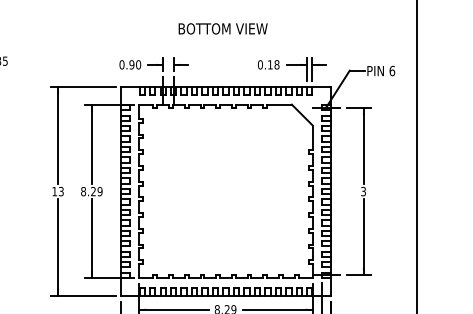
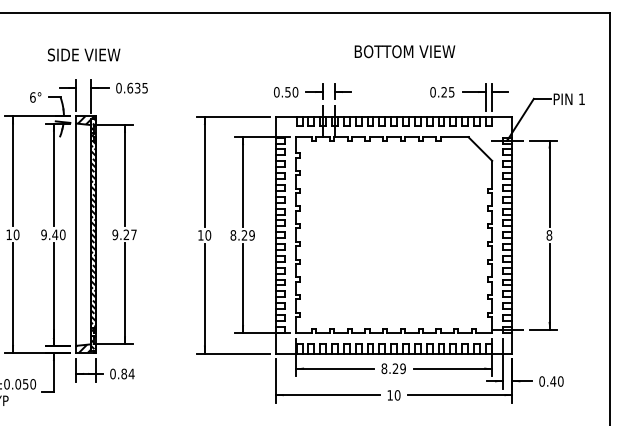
text: (222, 28) -> (404, 51), moved
text: (131, 65) -> (287, 92), 0.90 -> 0.50
text: (273, 65) -> (447, 92), 0.18 -> 0.25
text: (391, 71) -> (581, 99), 6 -> 1
text: (61, 191) -> (208, 235), 13 -> 10
text: (363, 191) -> (549, 235), 3 -> 8

